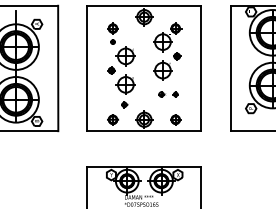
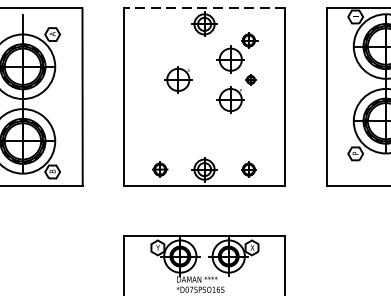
line: (143, 5) -> (203, 7), solid -> dashed
part: (112, 33) -> (159, 47), removed
part: (121, 87) -> (172, 123), removed
part: (168, 94) -> (238, 133), removed

